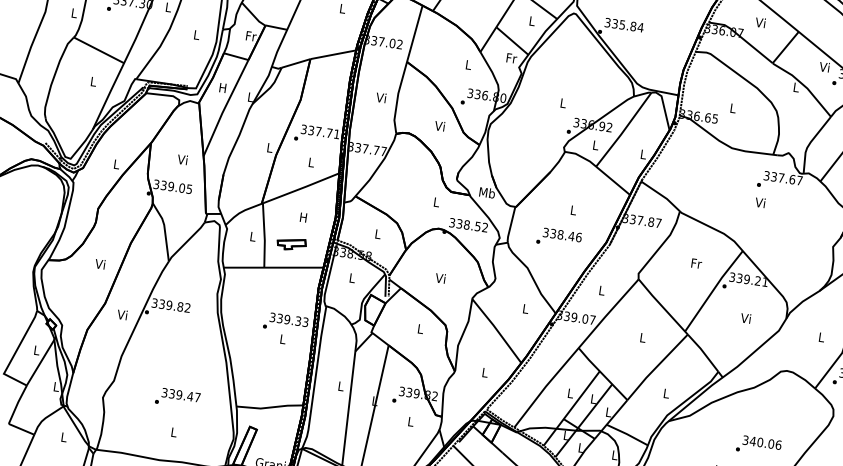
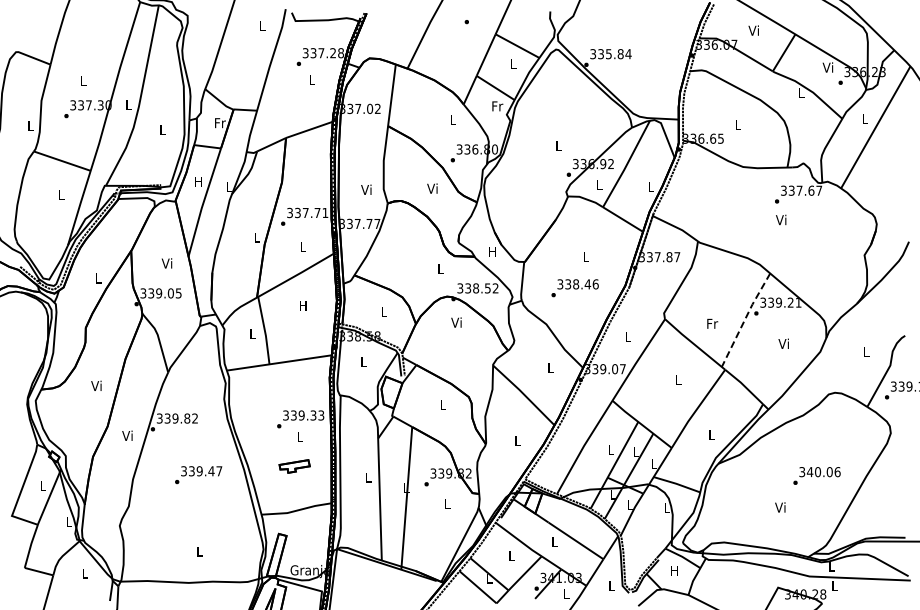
text: (381, 97) -> (366, 189), moved
text: (487, 192) -> (492, 251), Mb -> H
part: (291, 244) -> (294, 466), moved
text: (696, 263) -> (712, 323), moved
text: (440, 278) -> (456, 322), moved
line: (713, 290) -> (745, 319), solid -> dashed
text: (177, 398) -> (198, 475), moved

